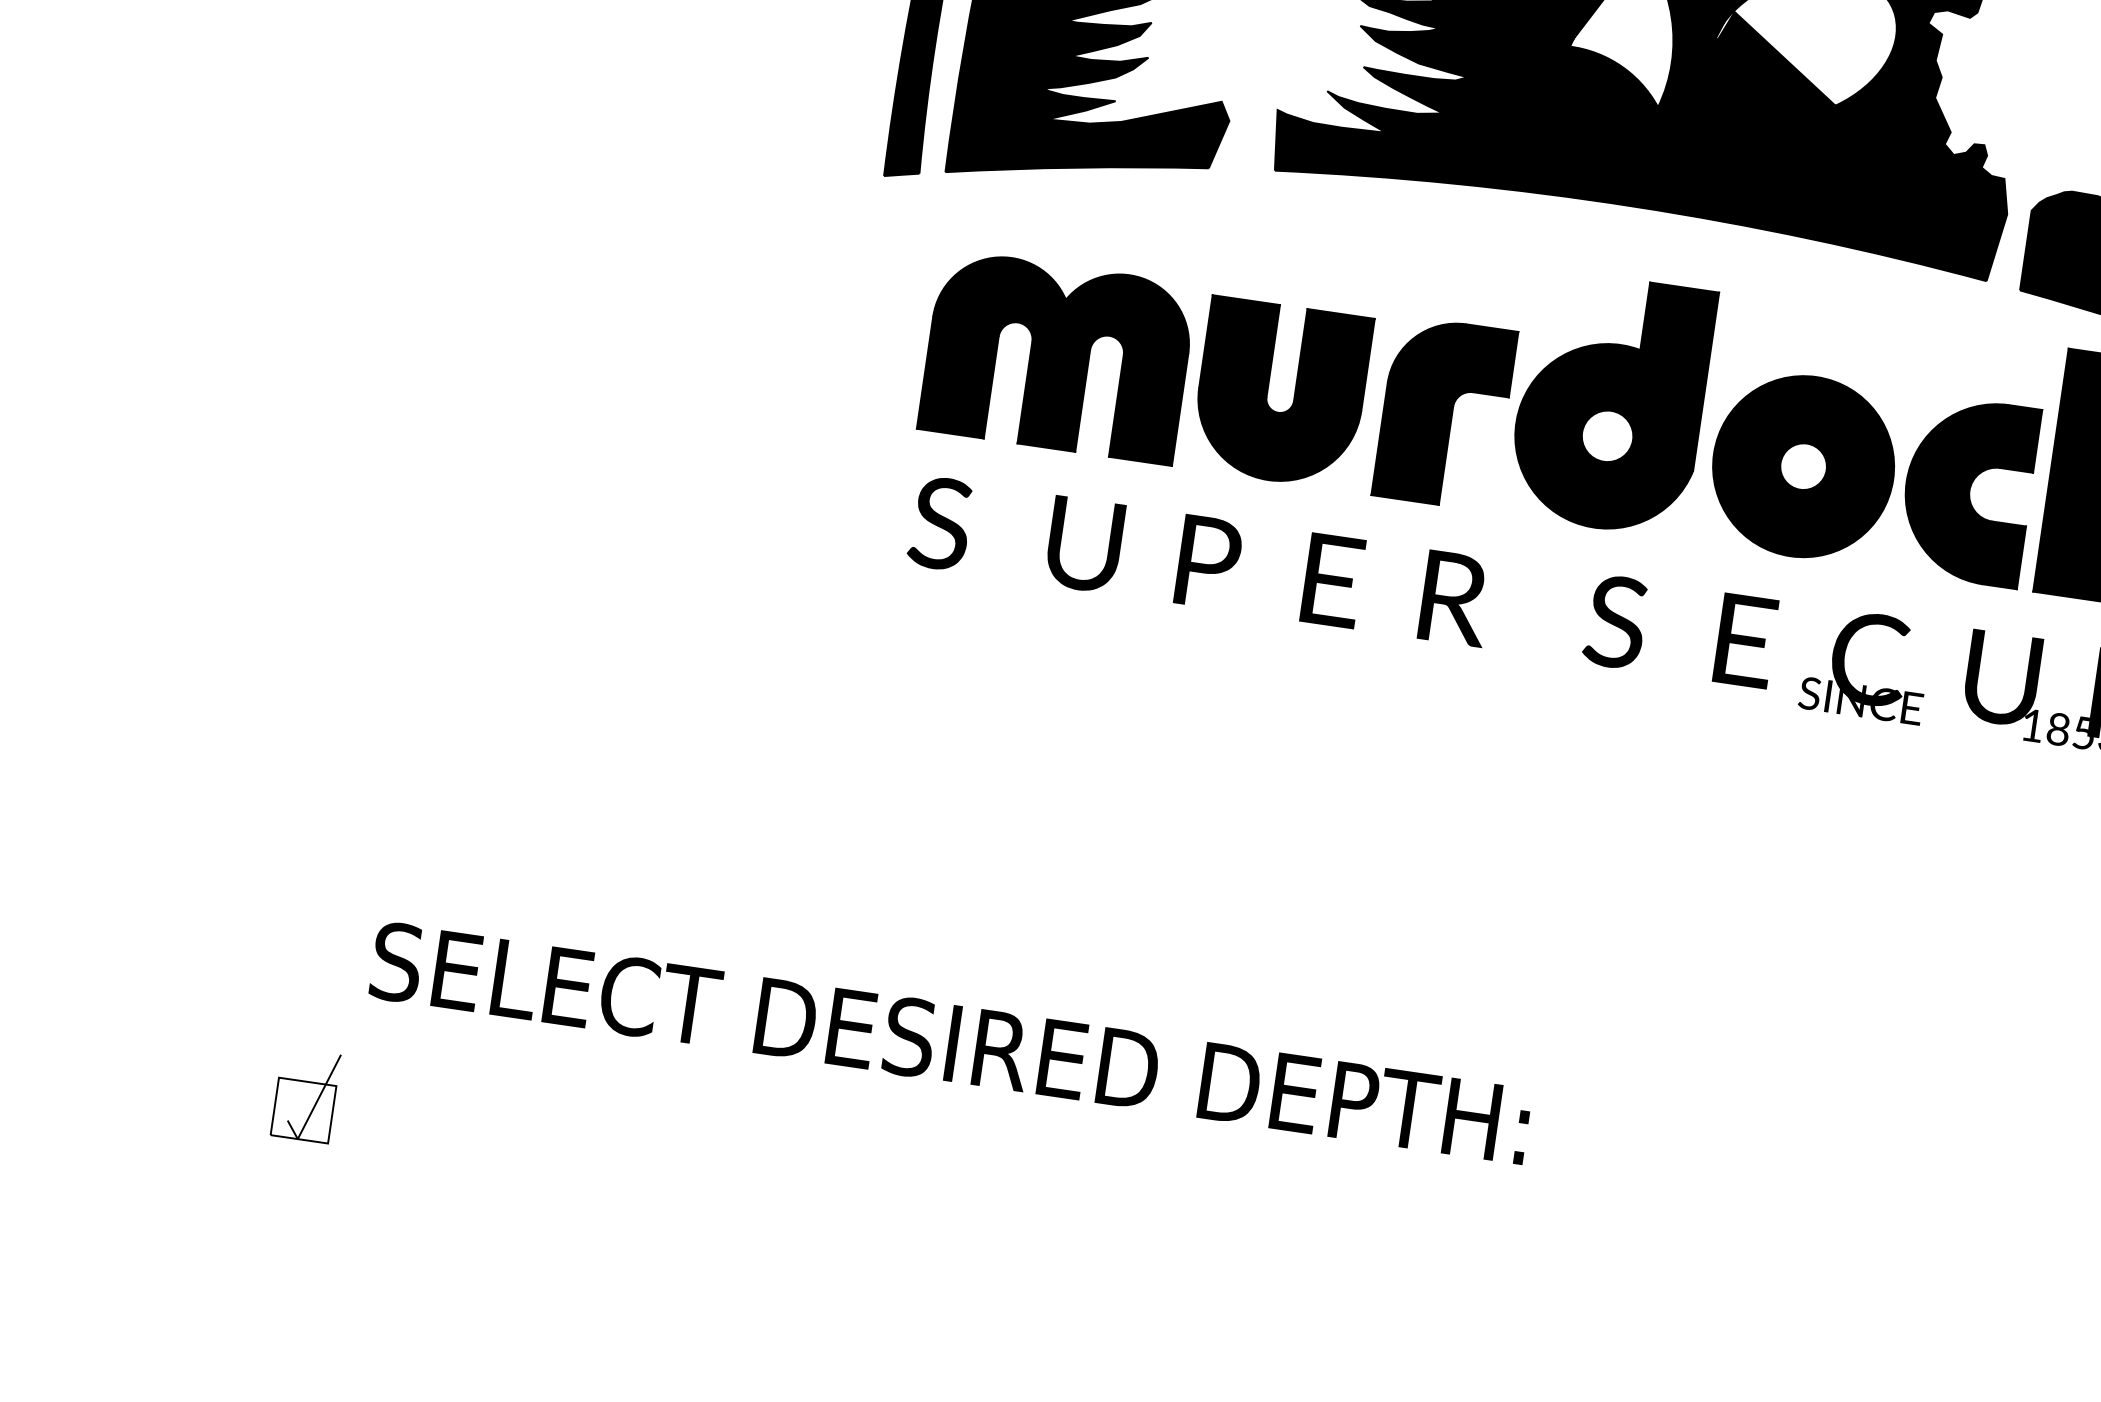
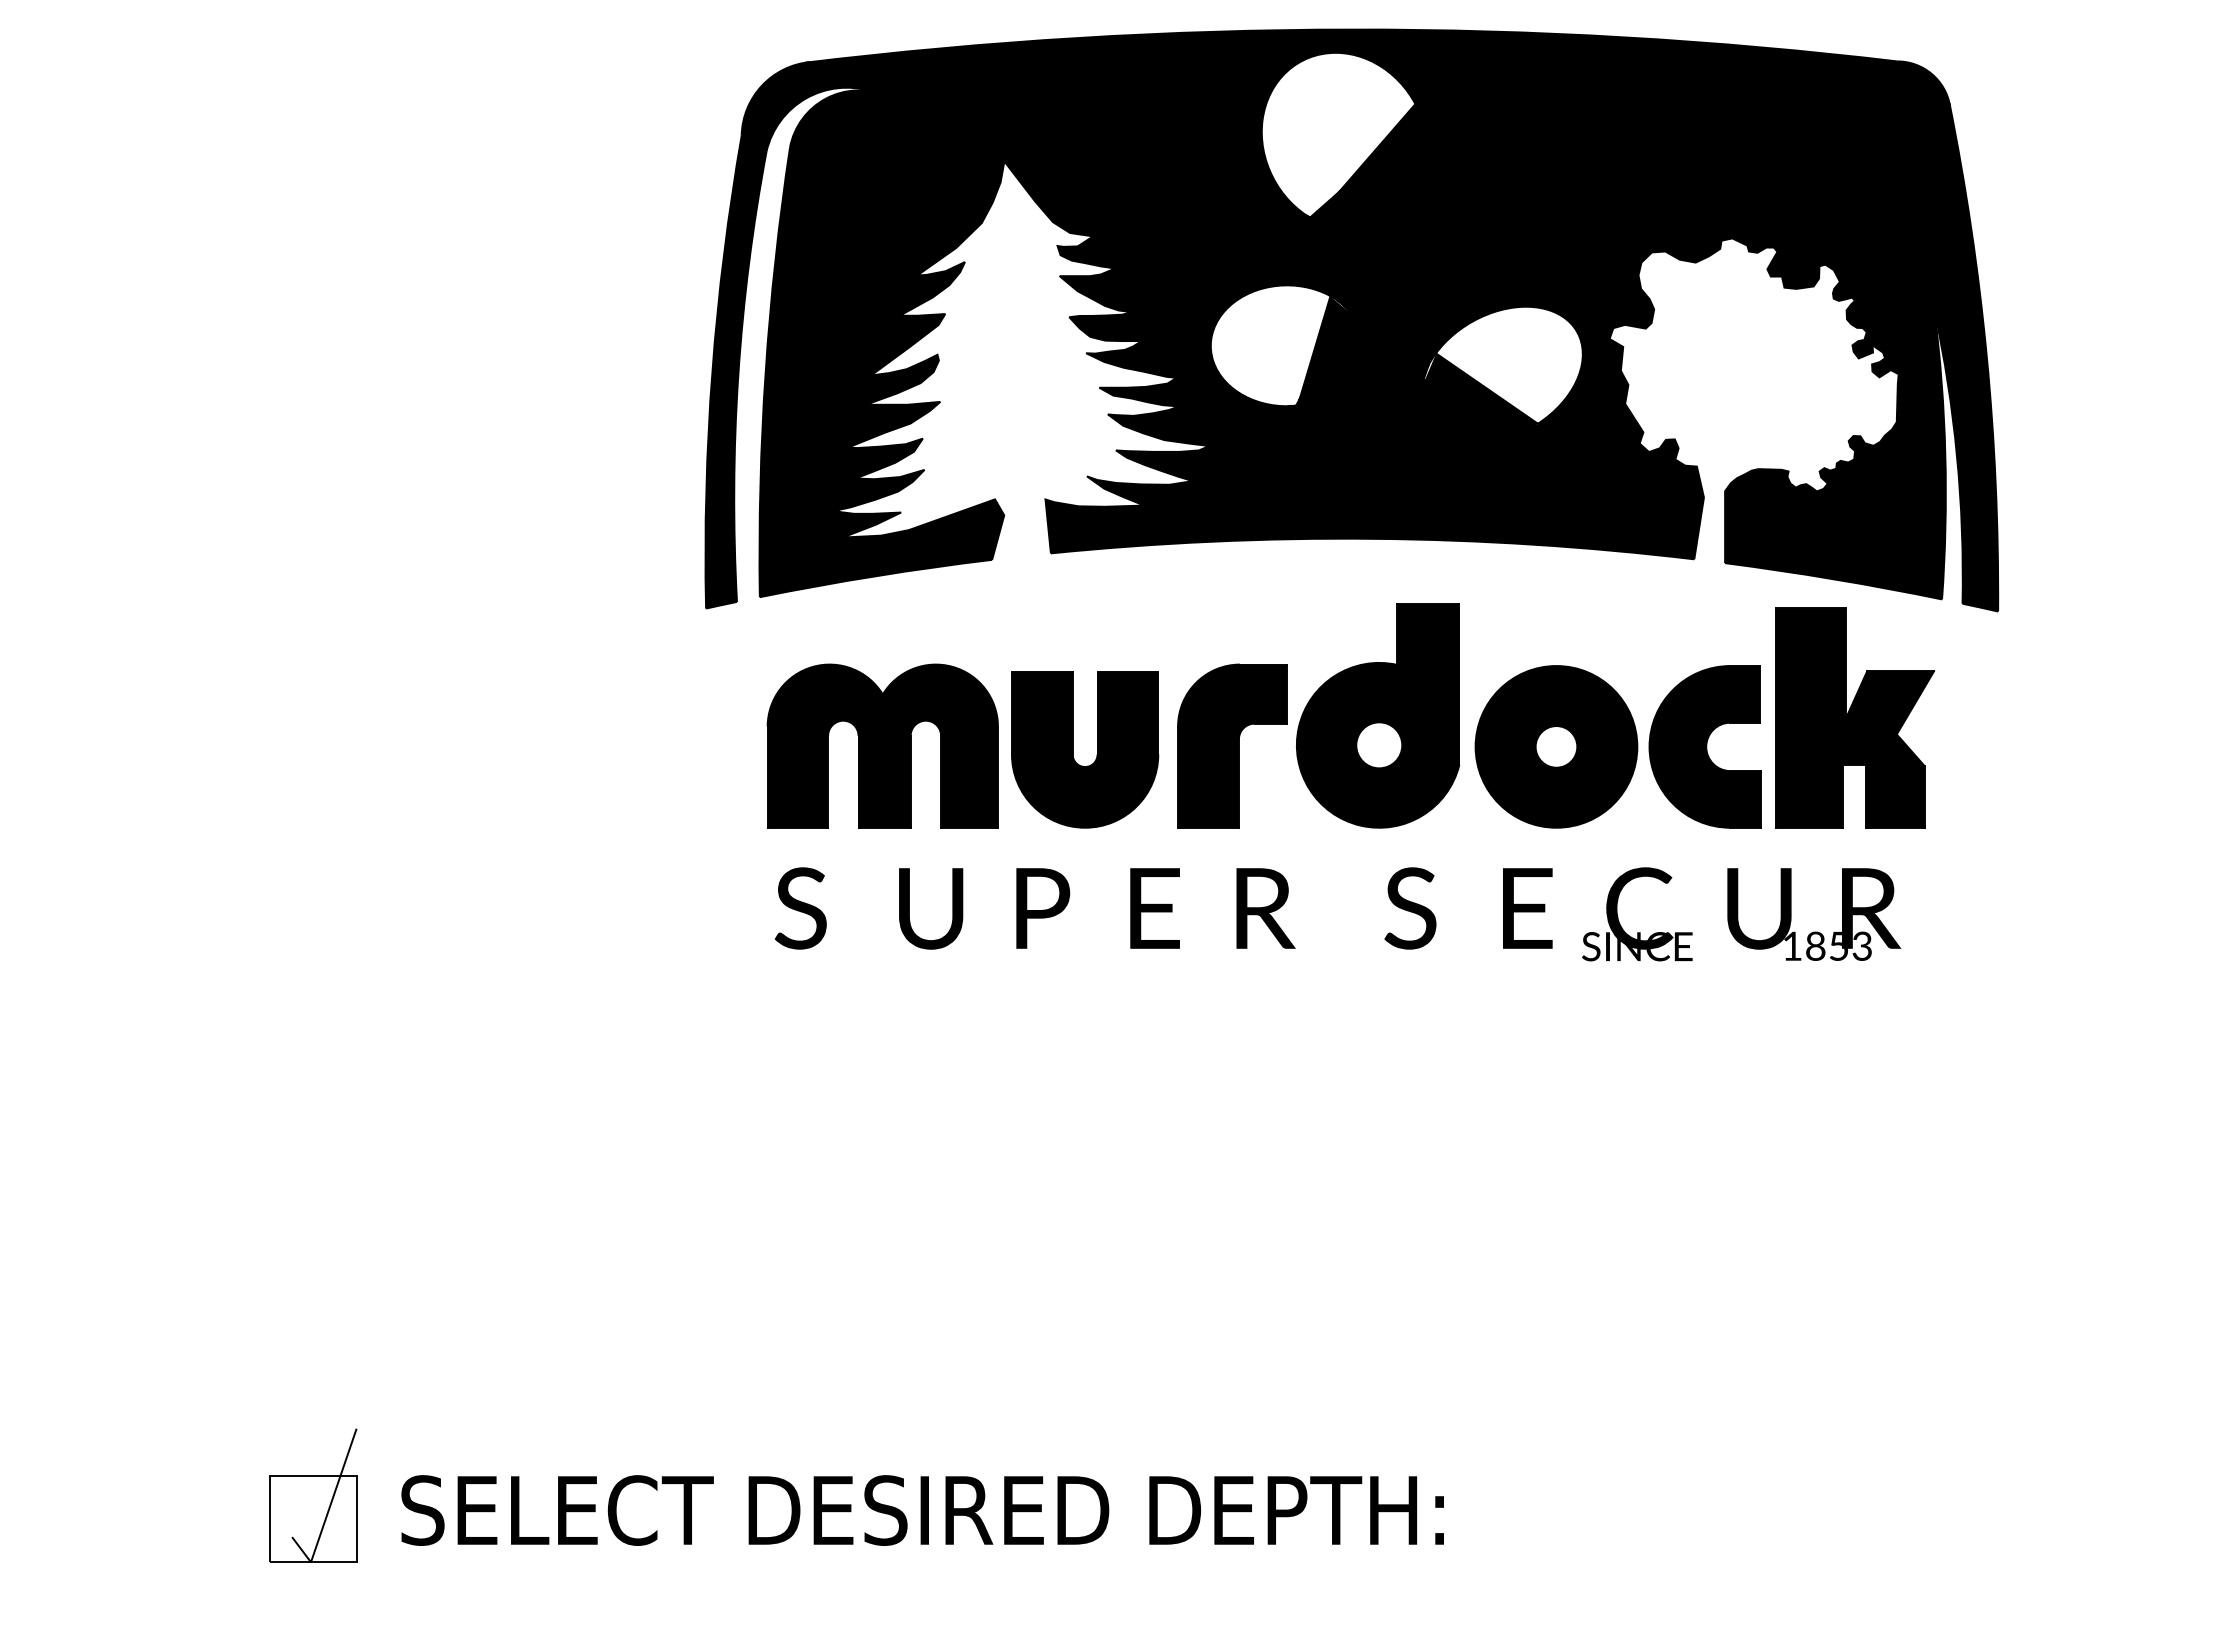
text: (950, 1043) -> (922, 1510), moved
part: (305, 1094) -> (313, 1495), size x1.67

